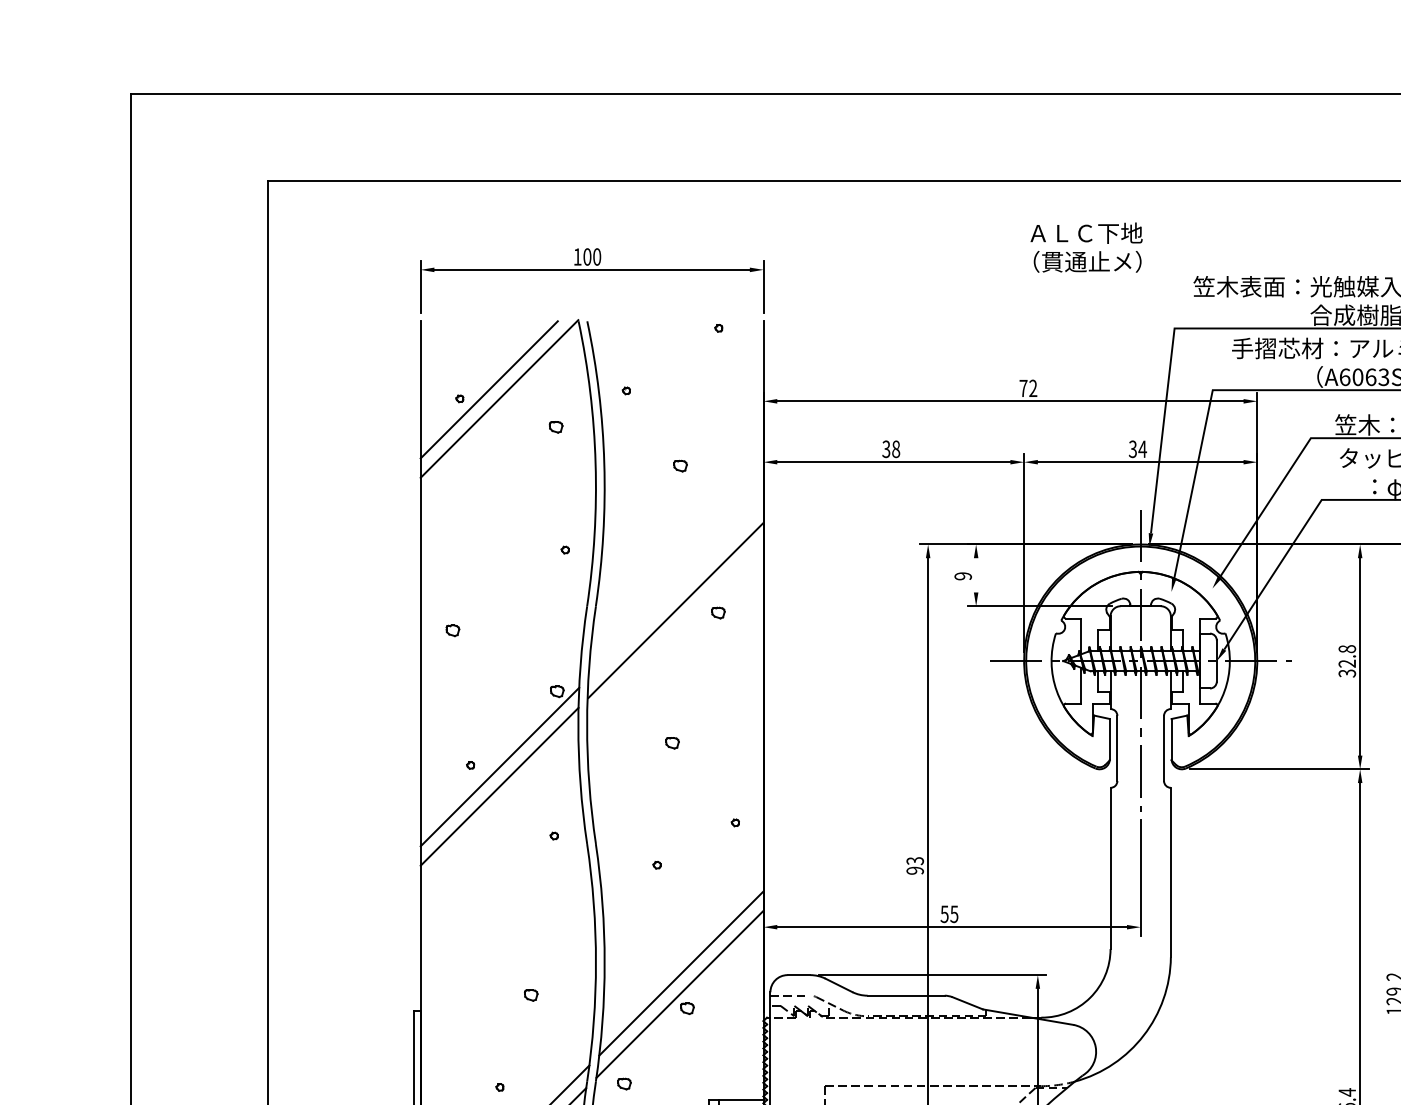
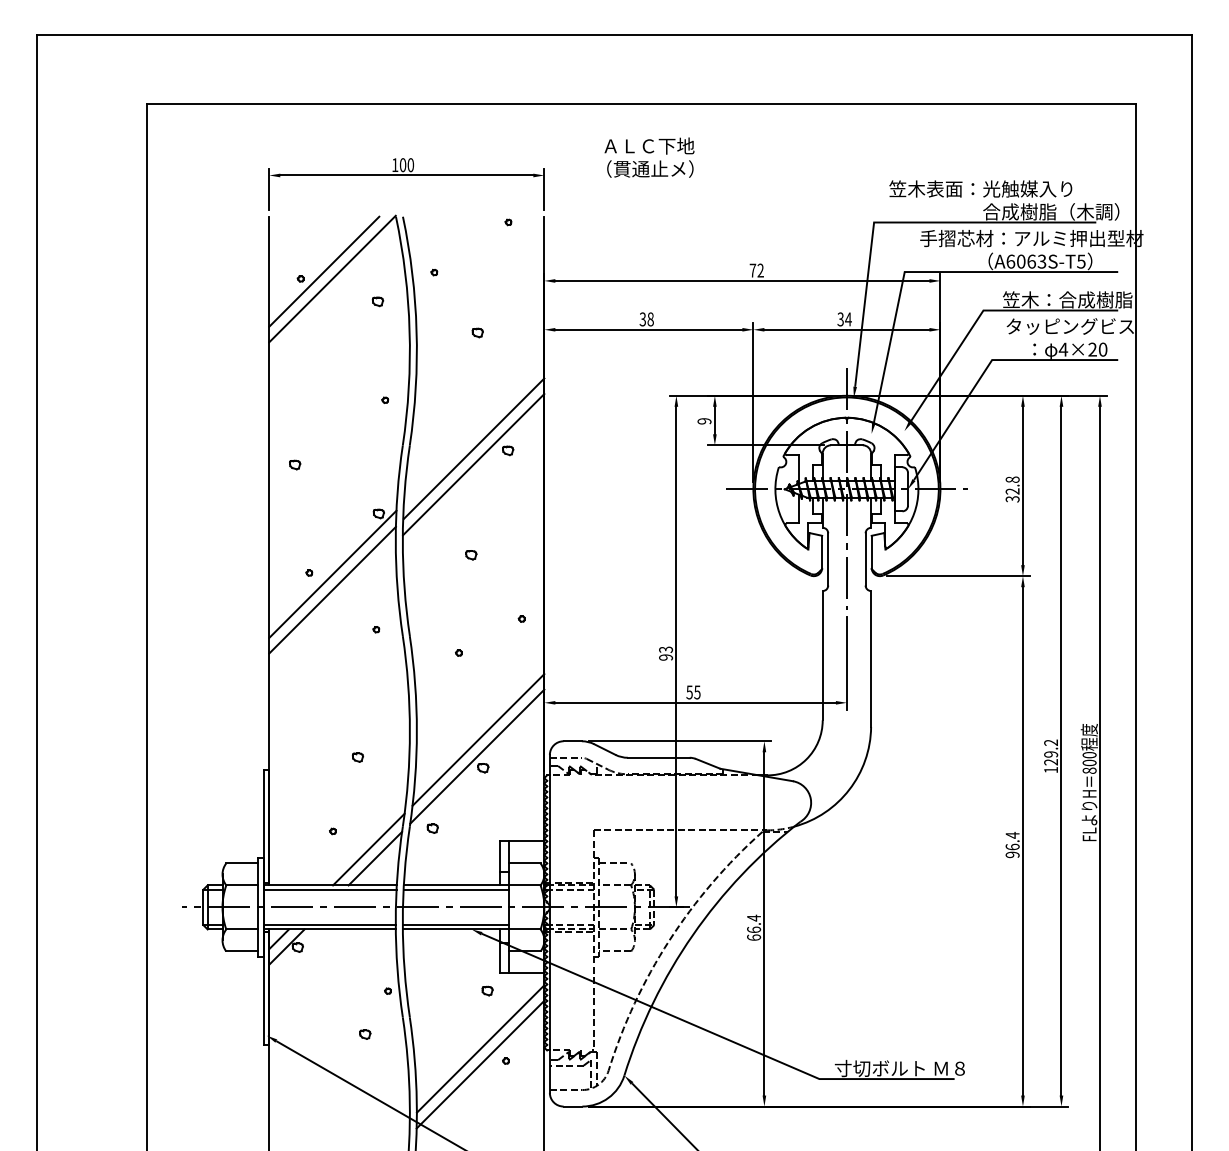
text: (1086, 247) -> (649, 157), moved
line: (975, 575) -> (714, 420), added
line: (675, 630) -> (473, 464), added

